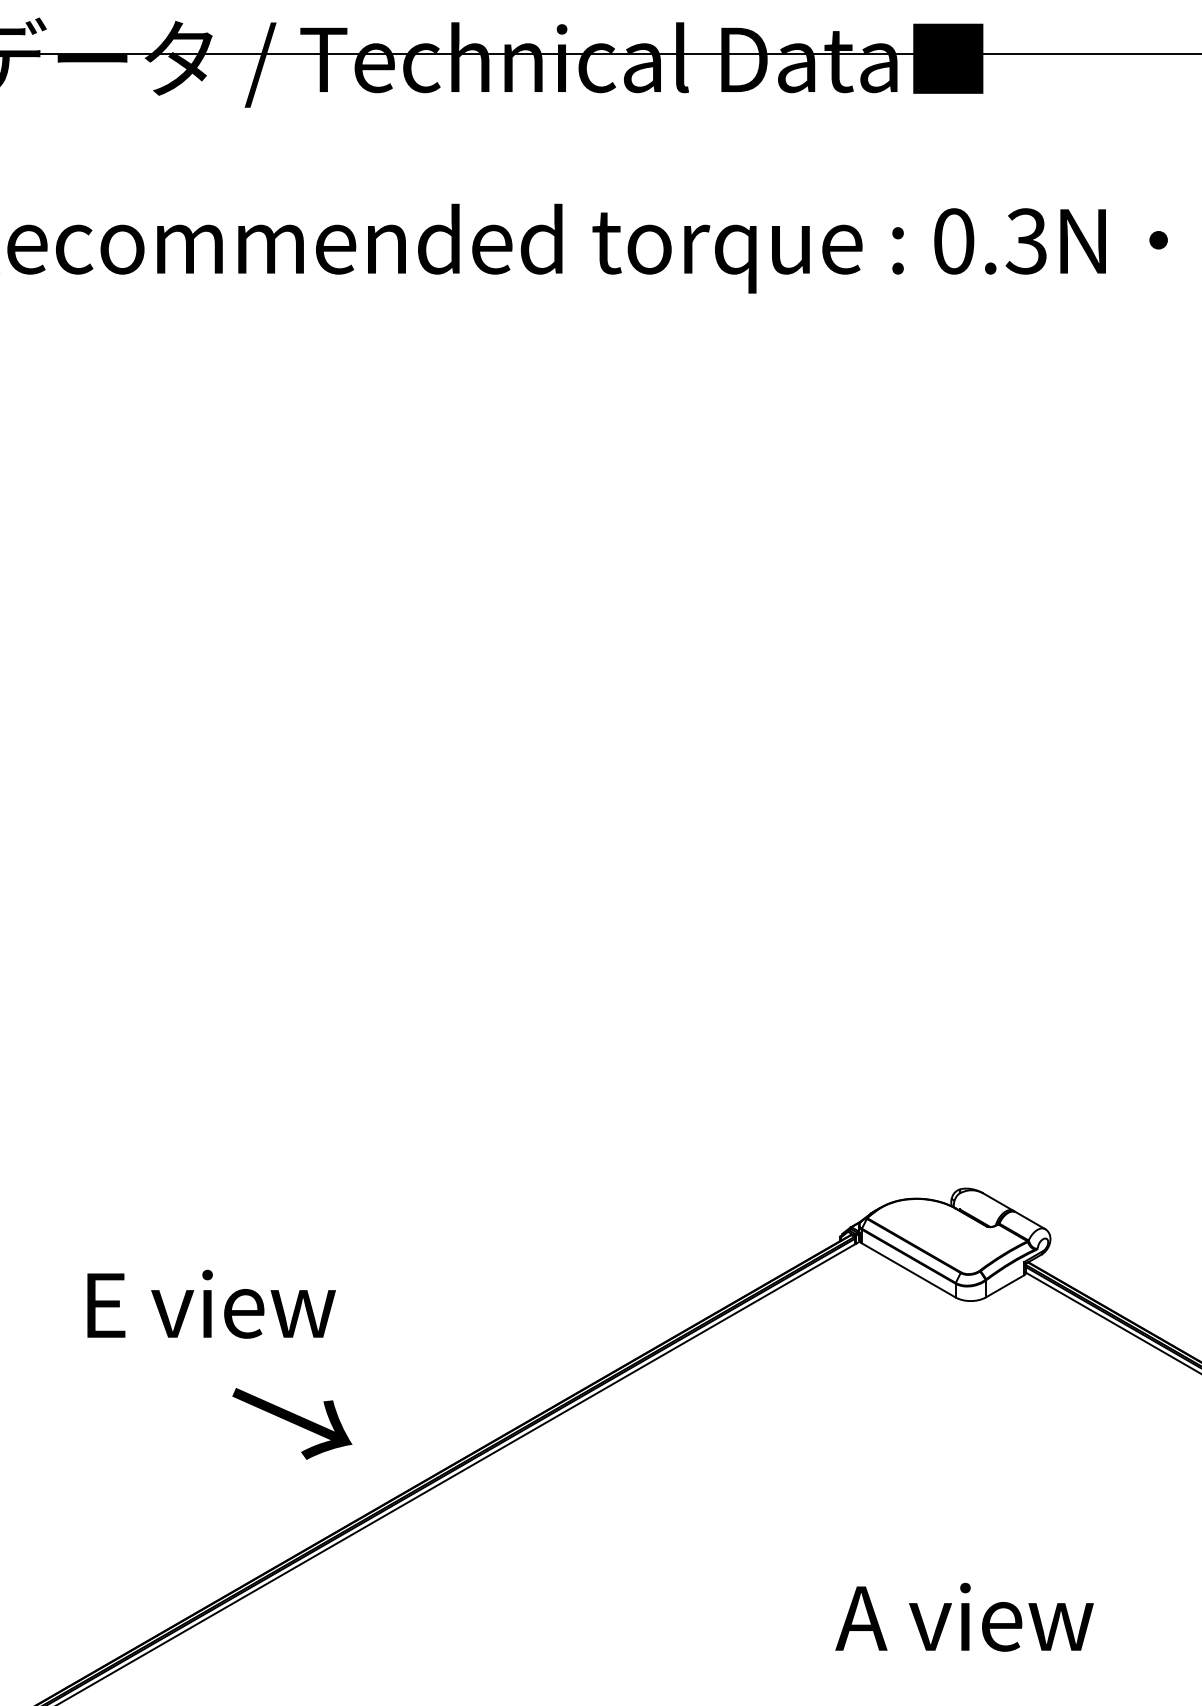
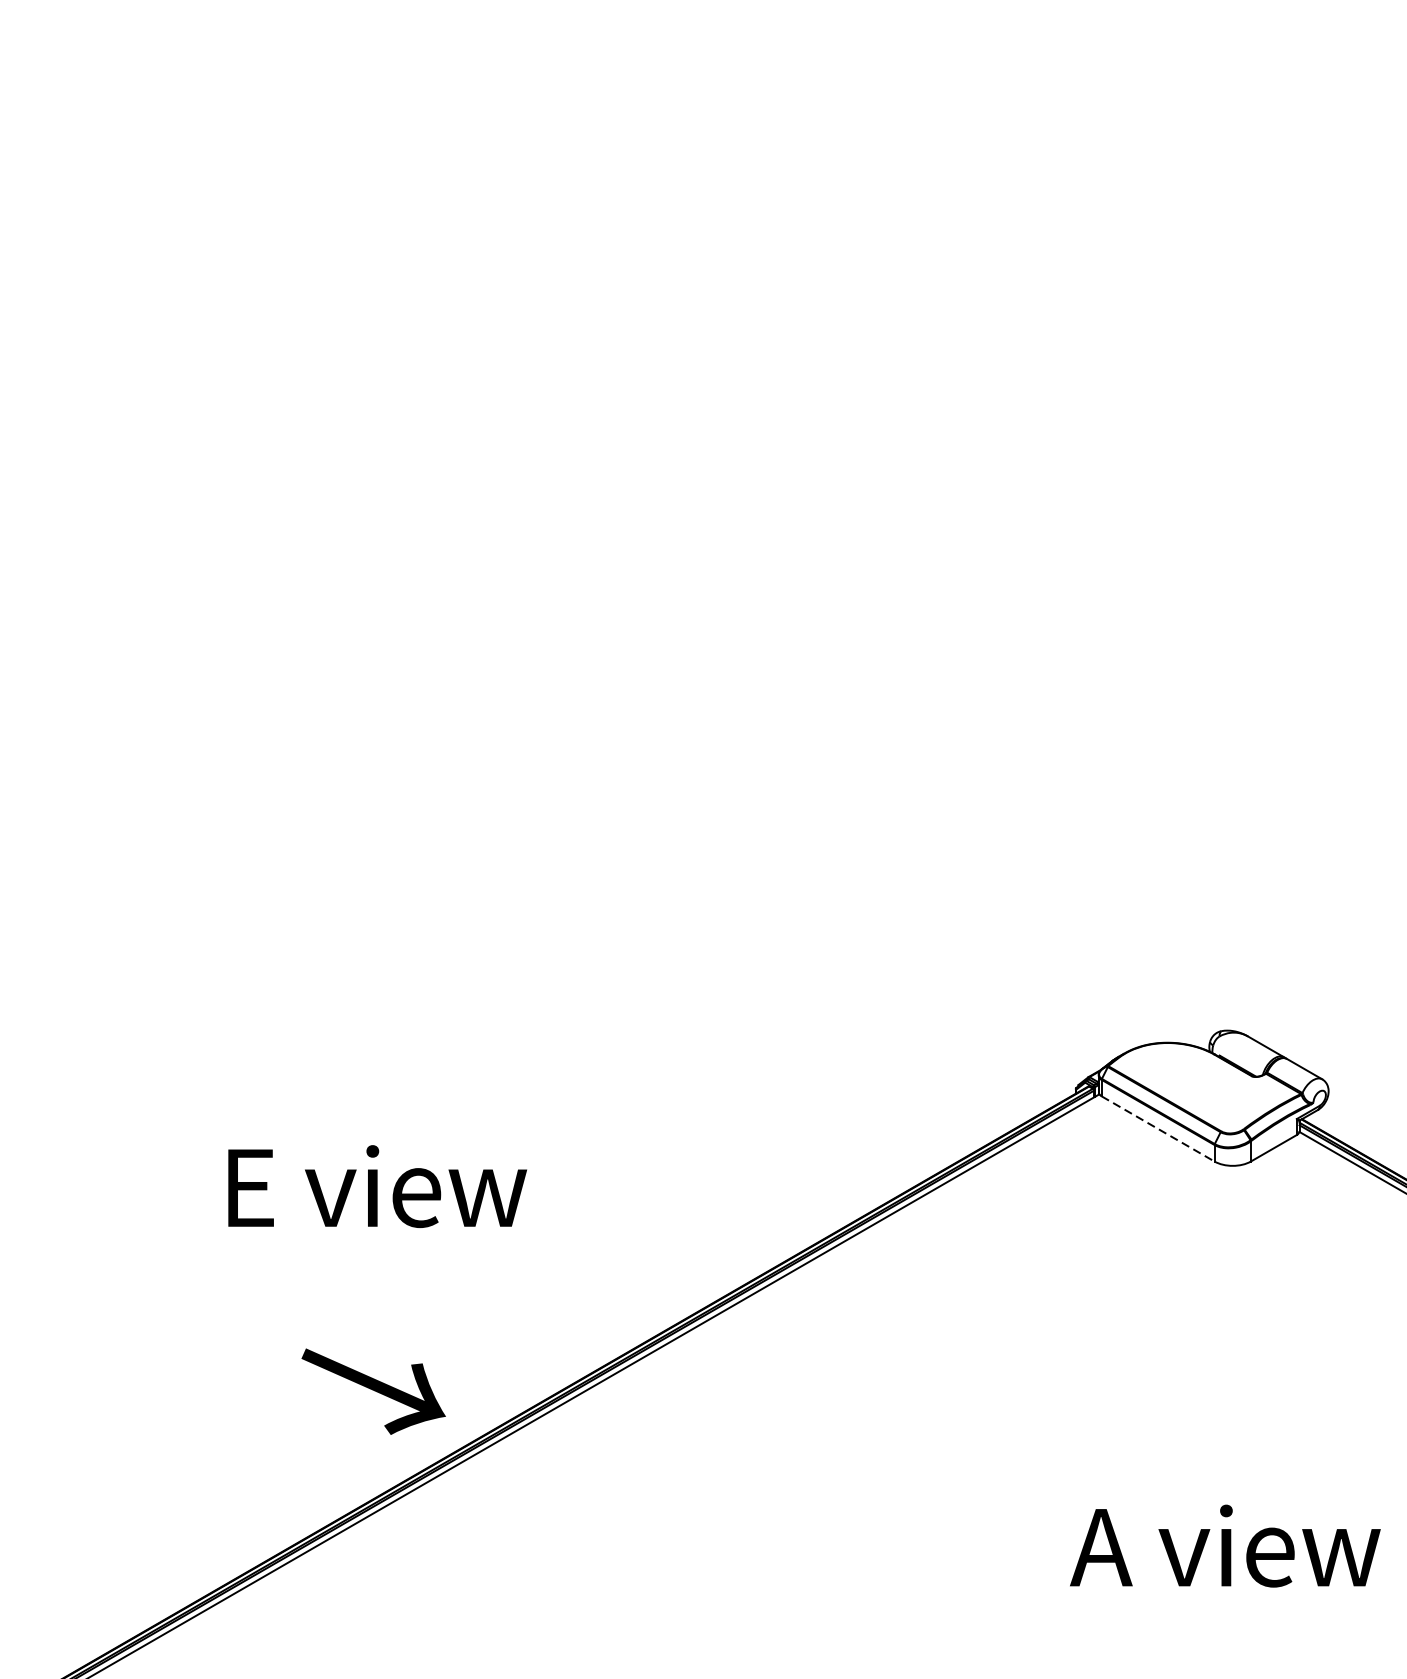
line: (909, 1270) -> (1159, 1129), solid -> dashed
text: (211, 1303) -> (377, 1185), moved
text: (292, 1423) -> (373, 1391), moved

